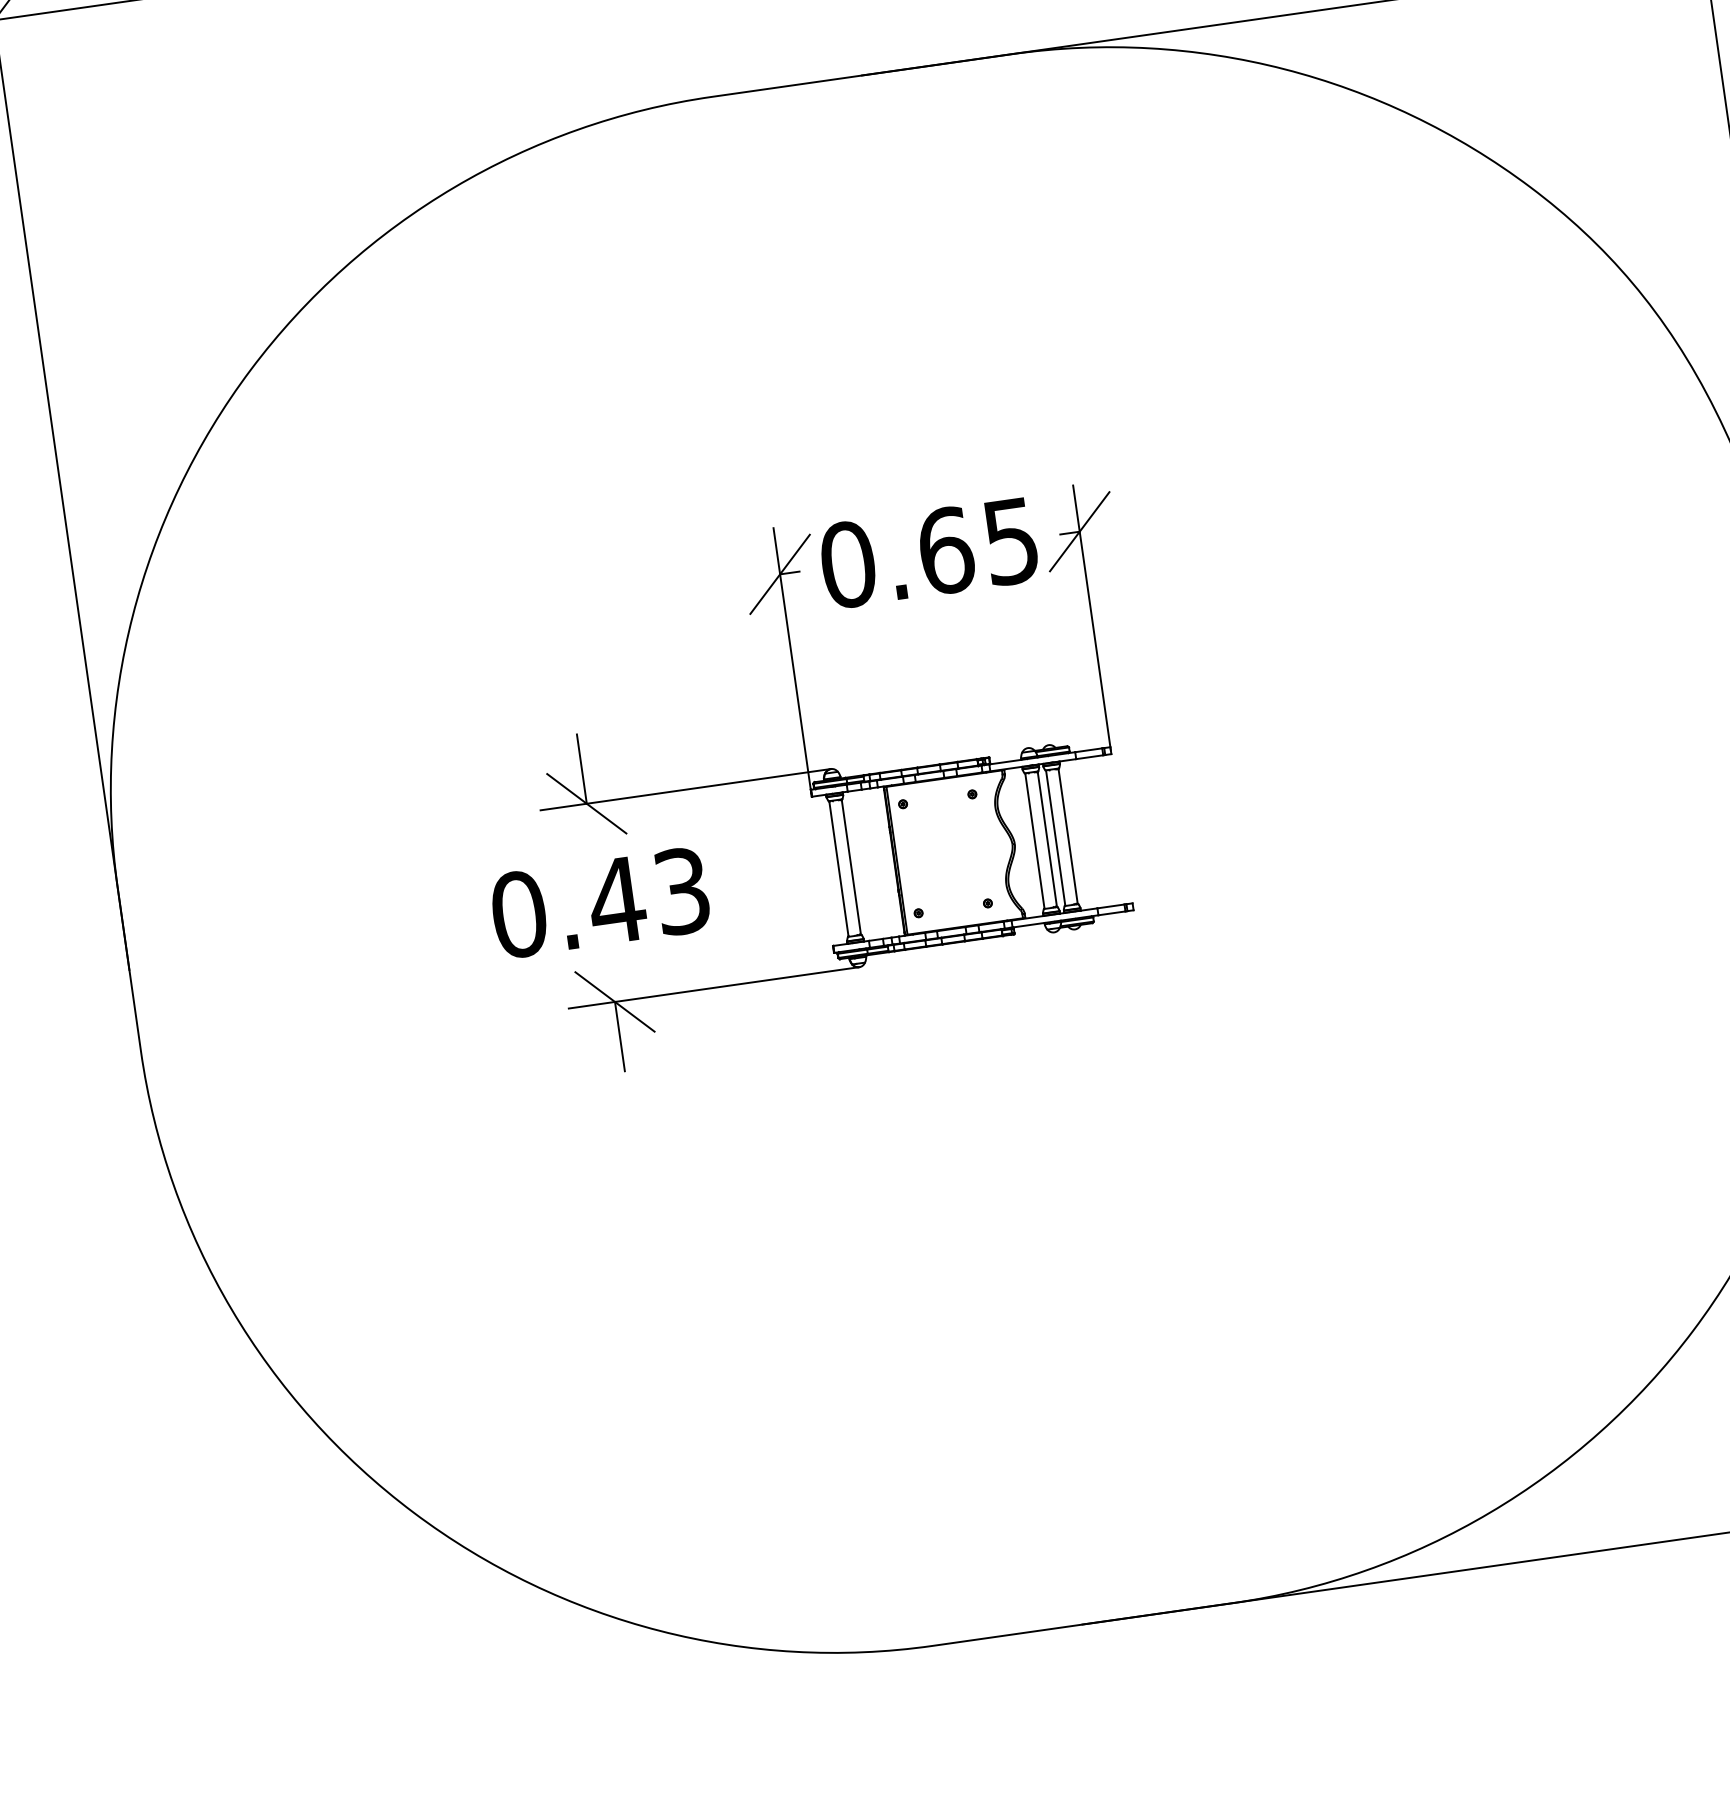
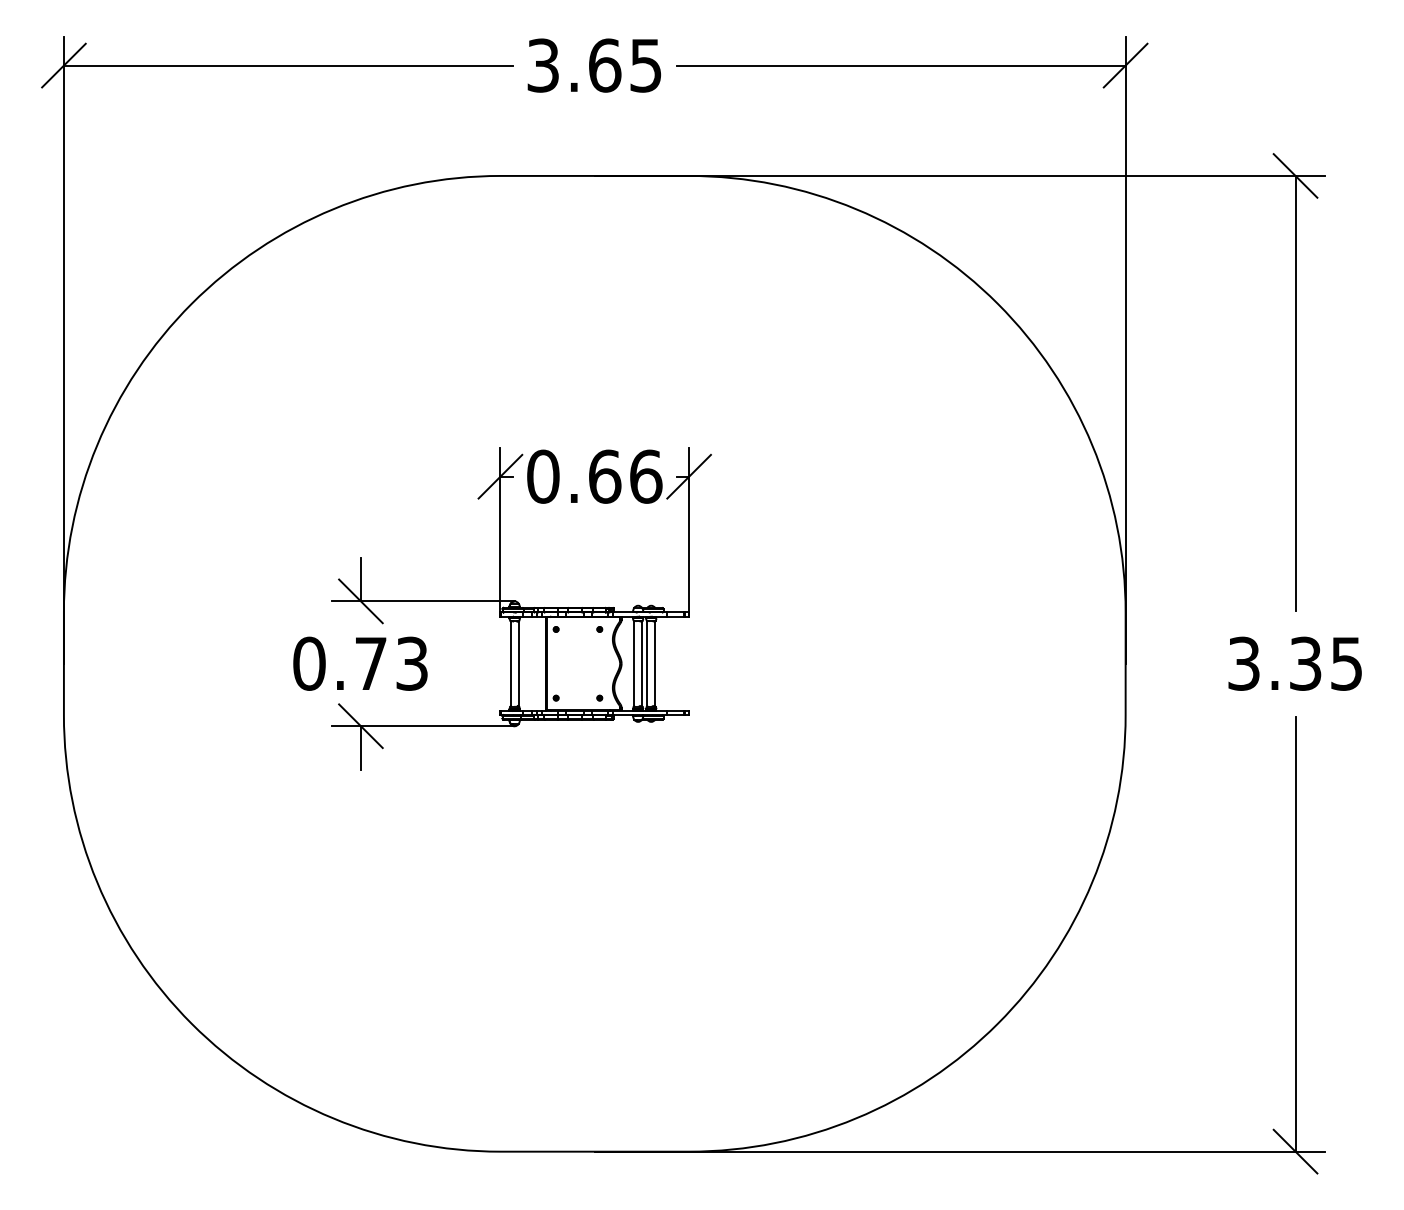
text: (1011, 540) -> (646, 476), 0.65 -> 0.66
text: (616, 900) -> (370, 663), 0.43 -> 0.73

